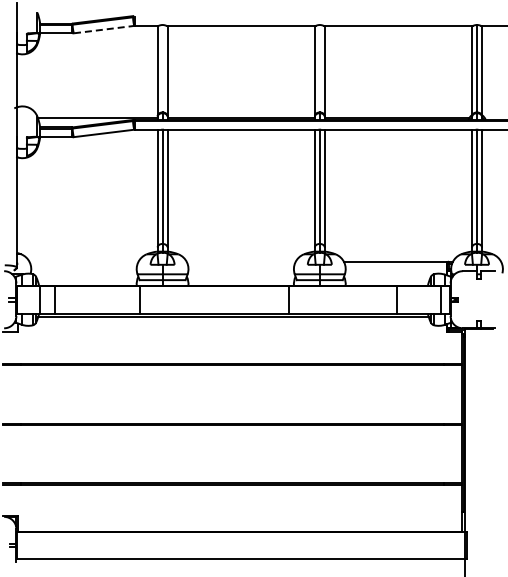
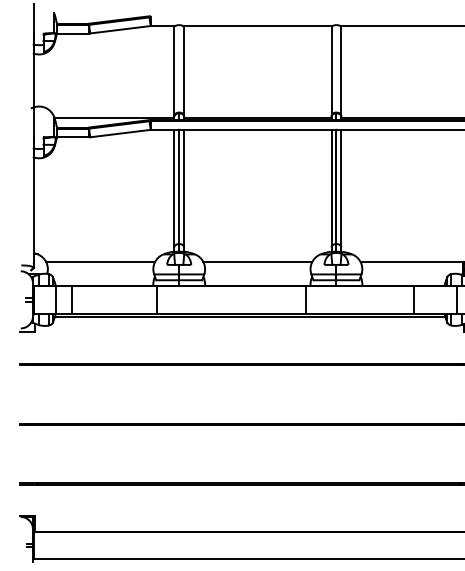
line: (104, 29) -> (121, 29), dashed -> solid
line: (83, 261) -> (100, 261), added
line: (240, 261) -> (257, 261), added

